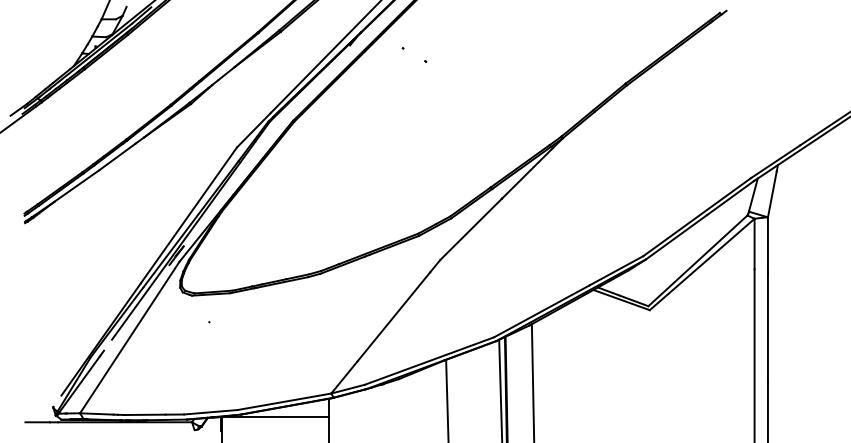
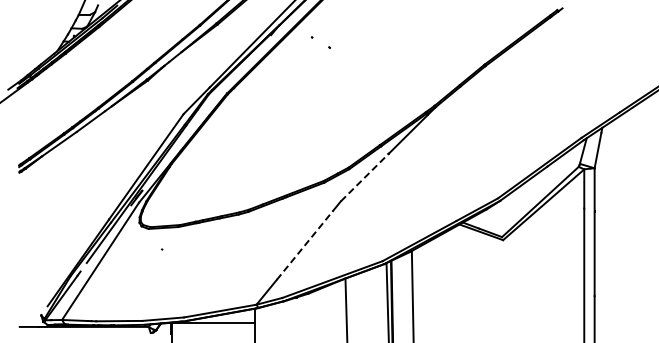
line: (470, 229) -> (364, 177), solid -> dashed
line: (393, 317) -> (304, 245), solid -> dashed

